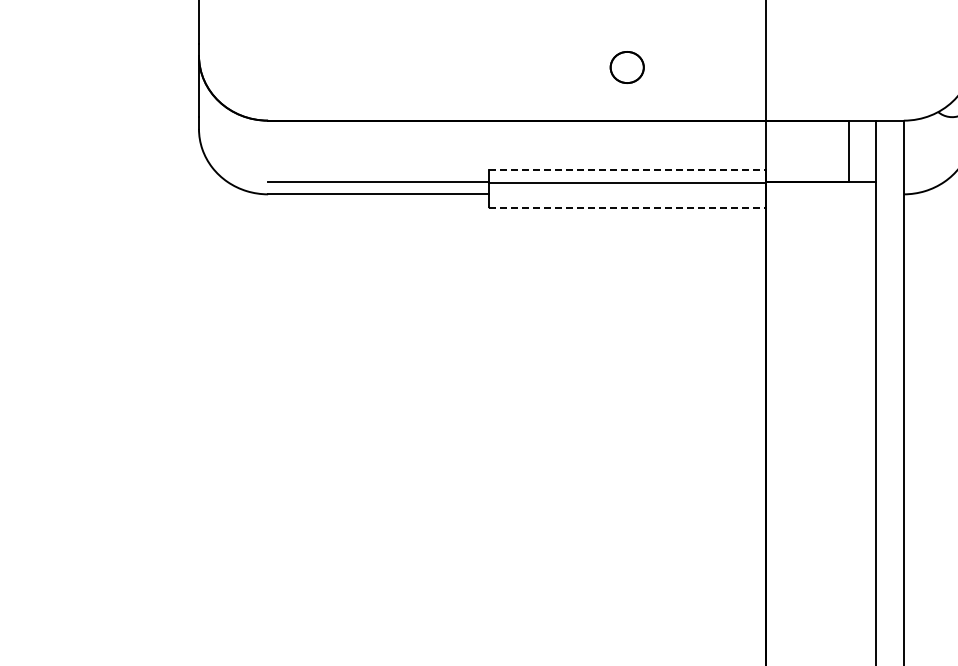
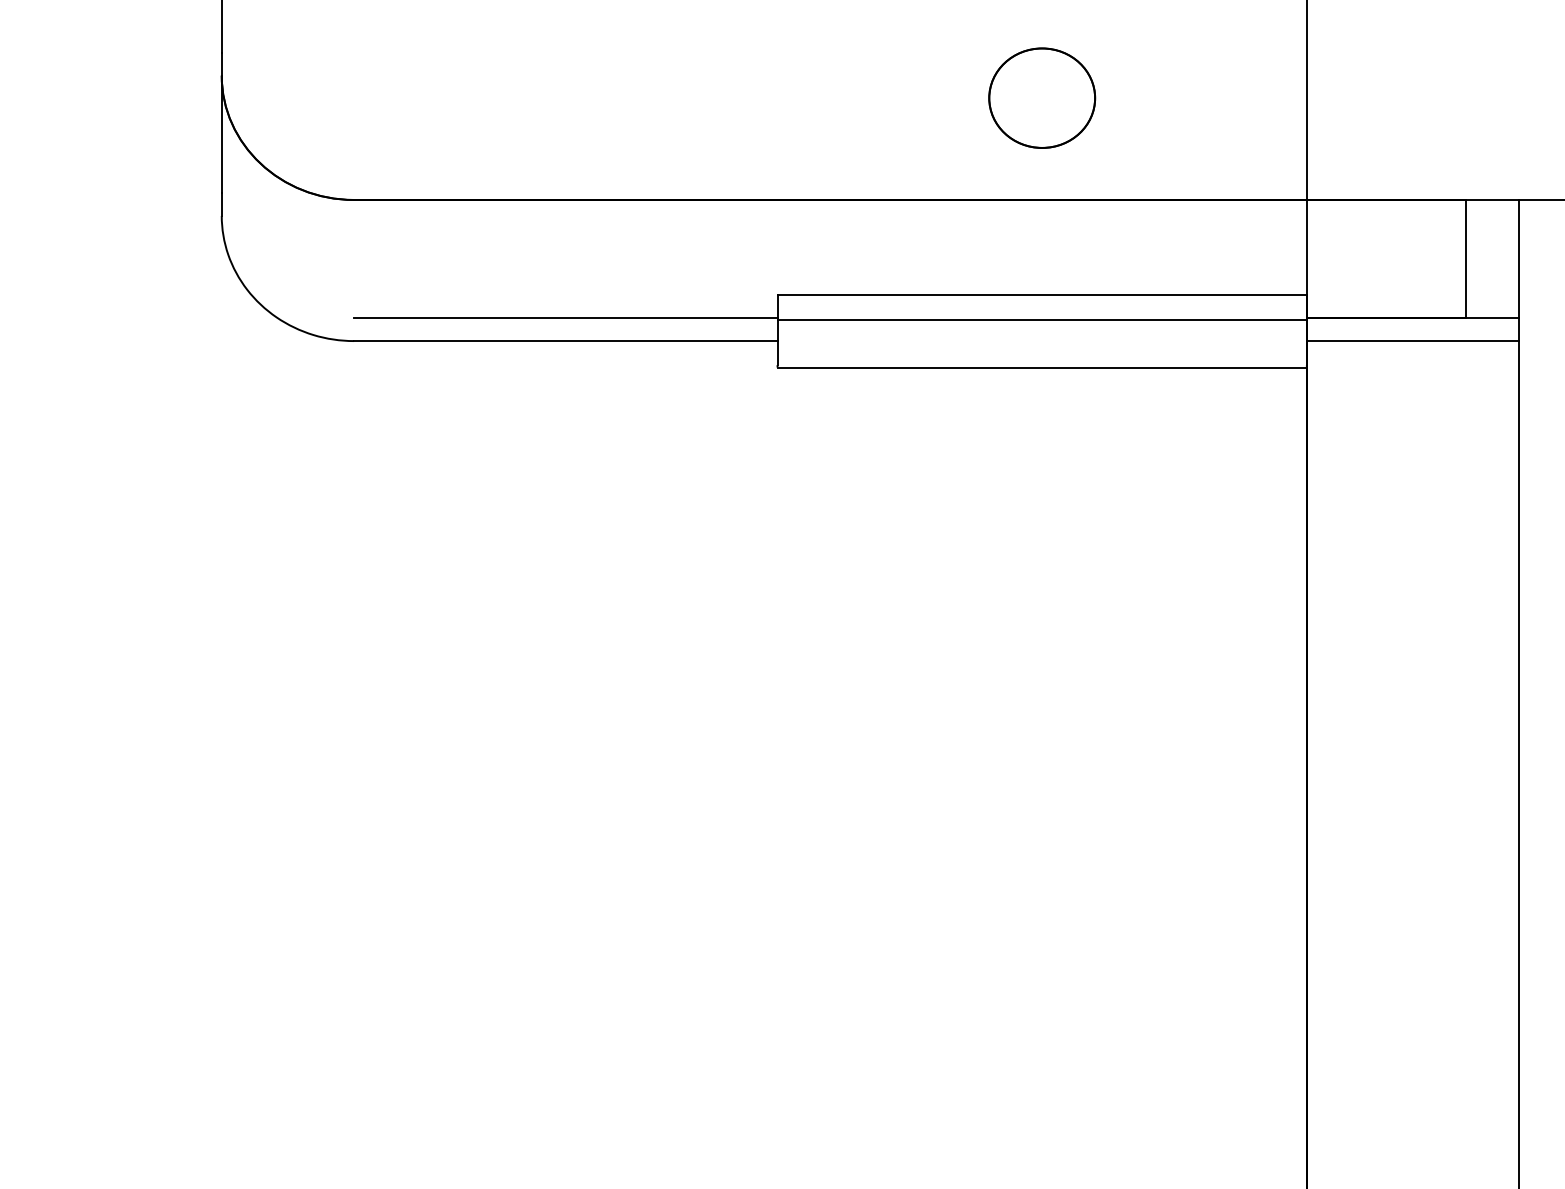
part: (626, 67) -> (1040, 98), size x1.67
line: (627, 170) -> (1042, 295), dashed -> solid
line: (820, 194) -> (1411, 341), added
line: (627, 208) -> (1042, 368), dashed -> solid

